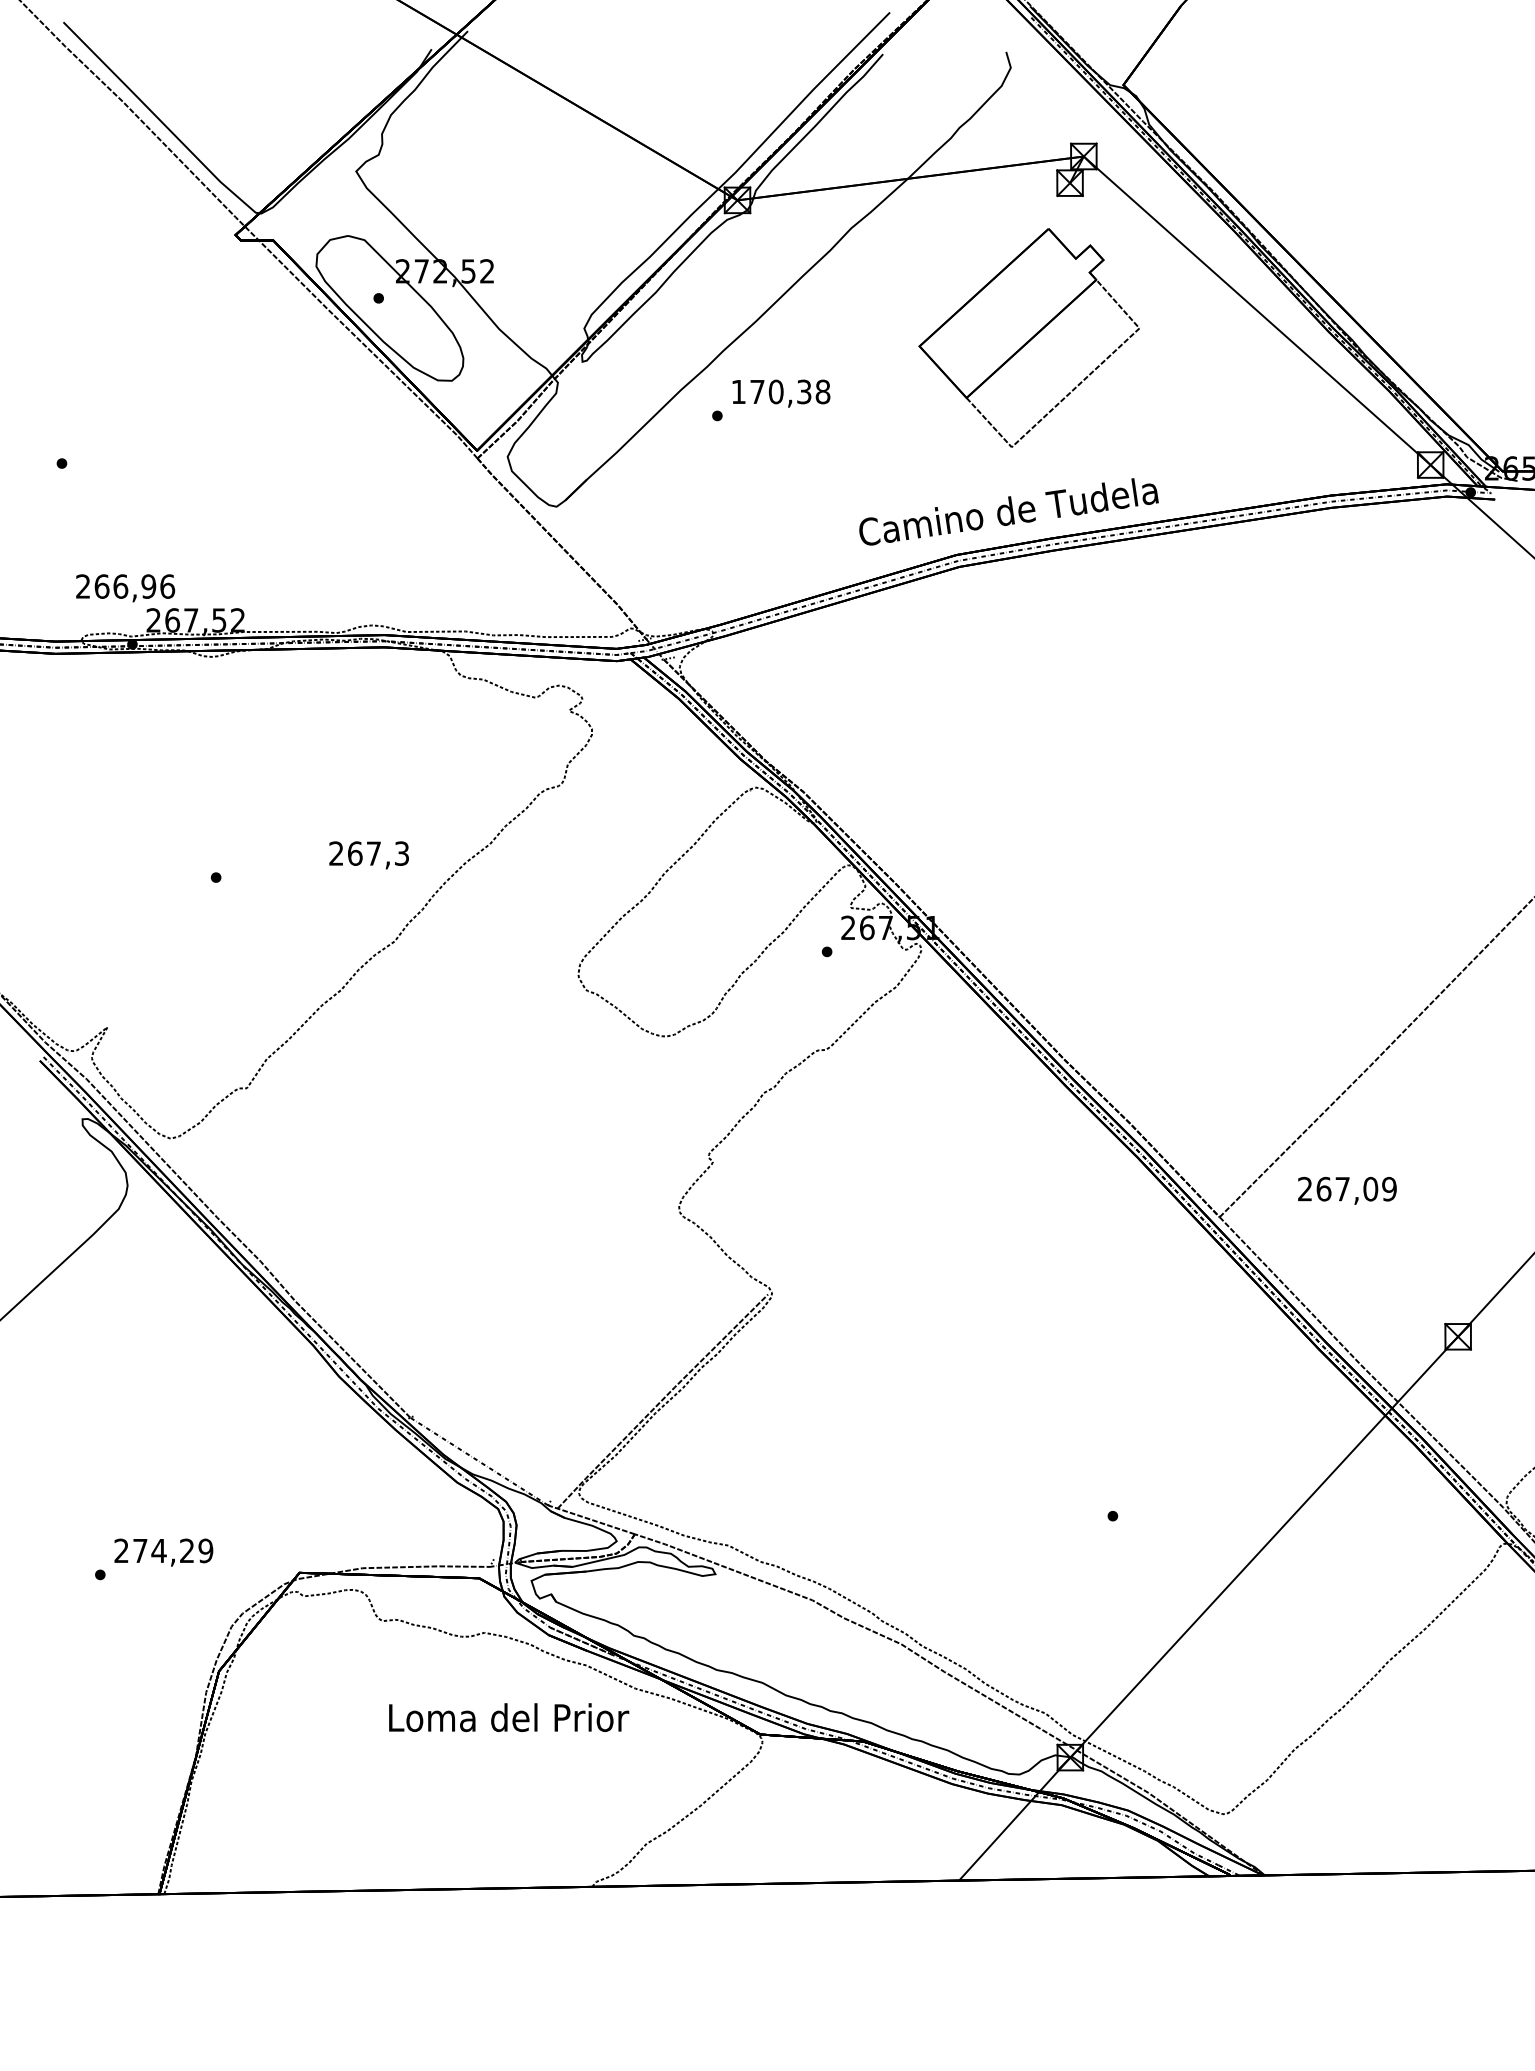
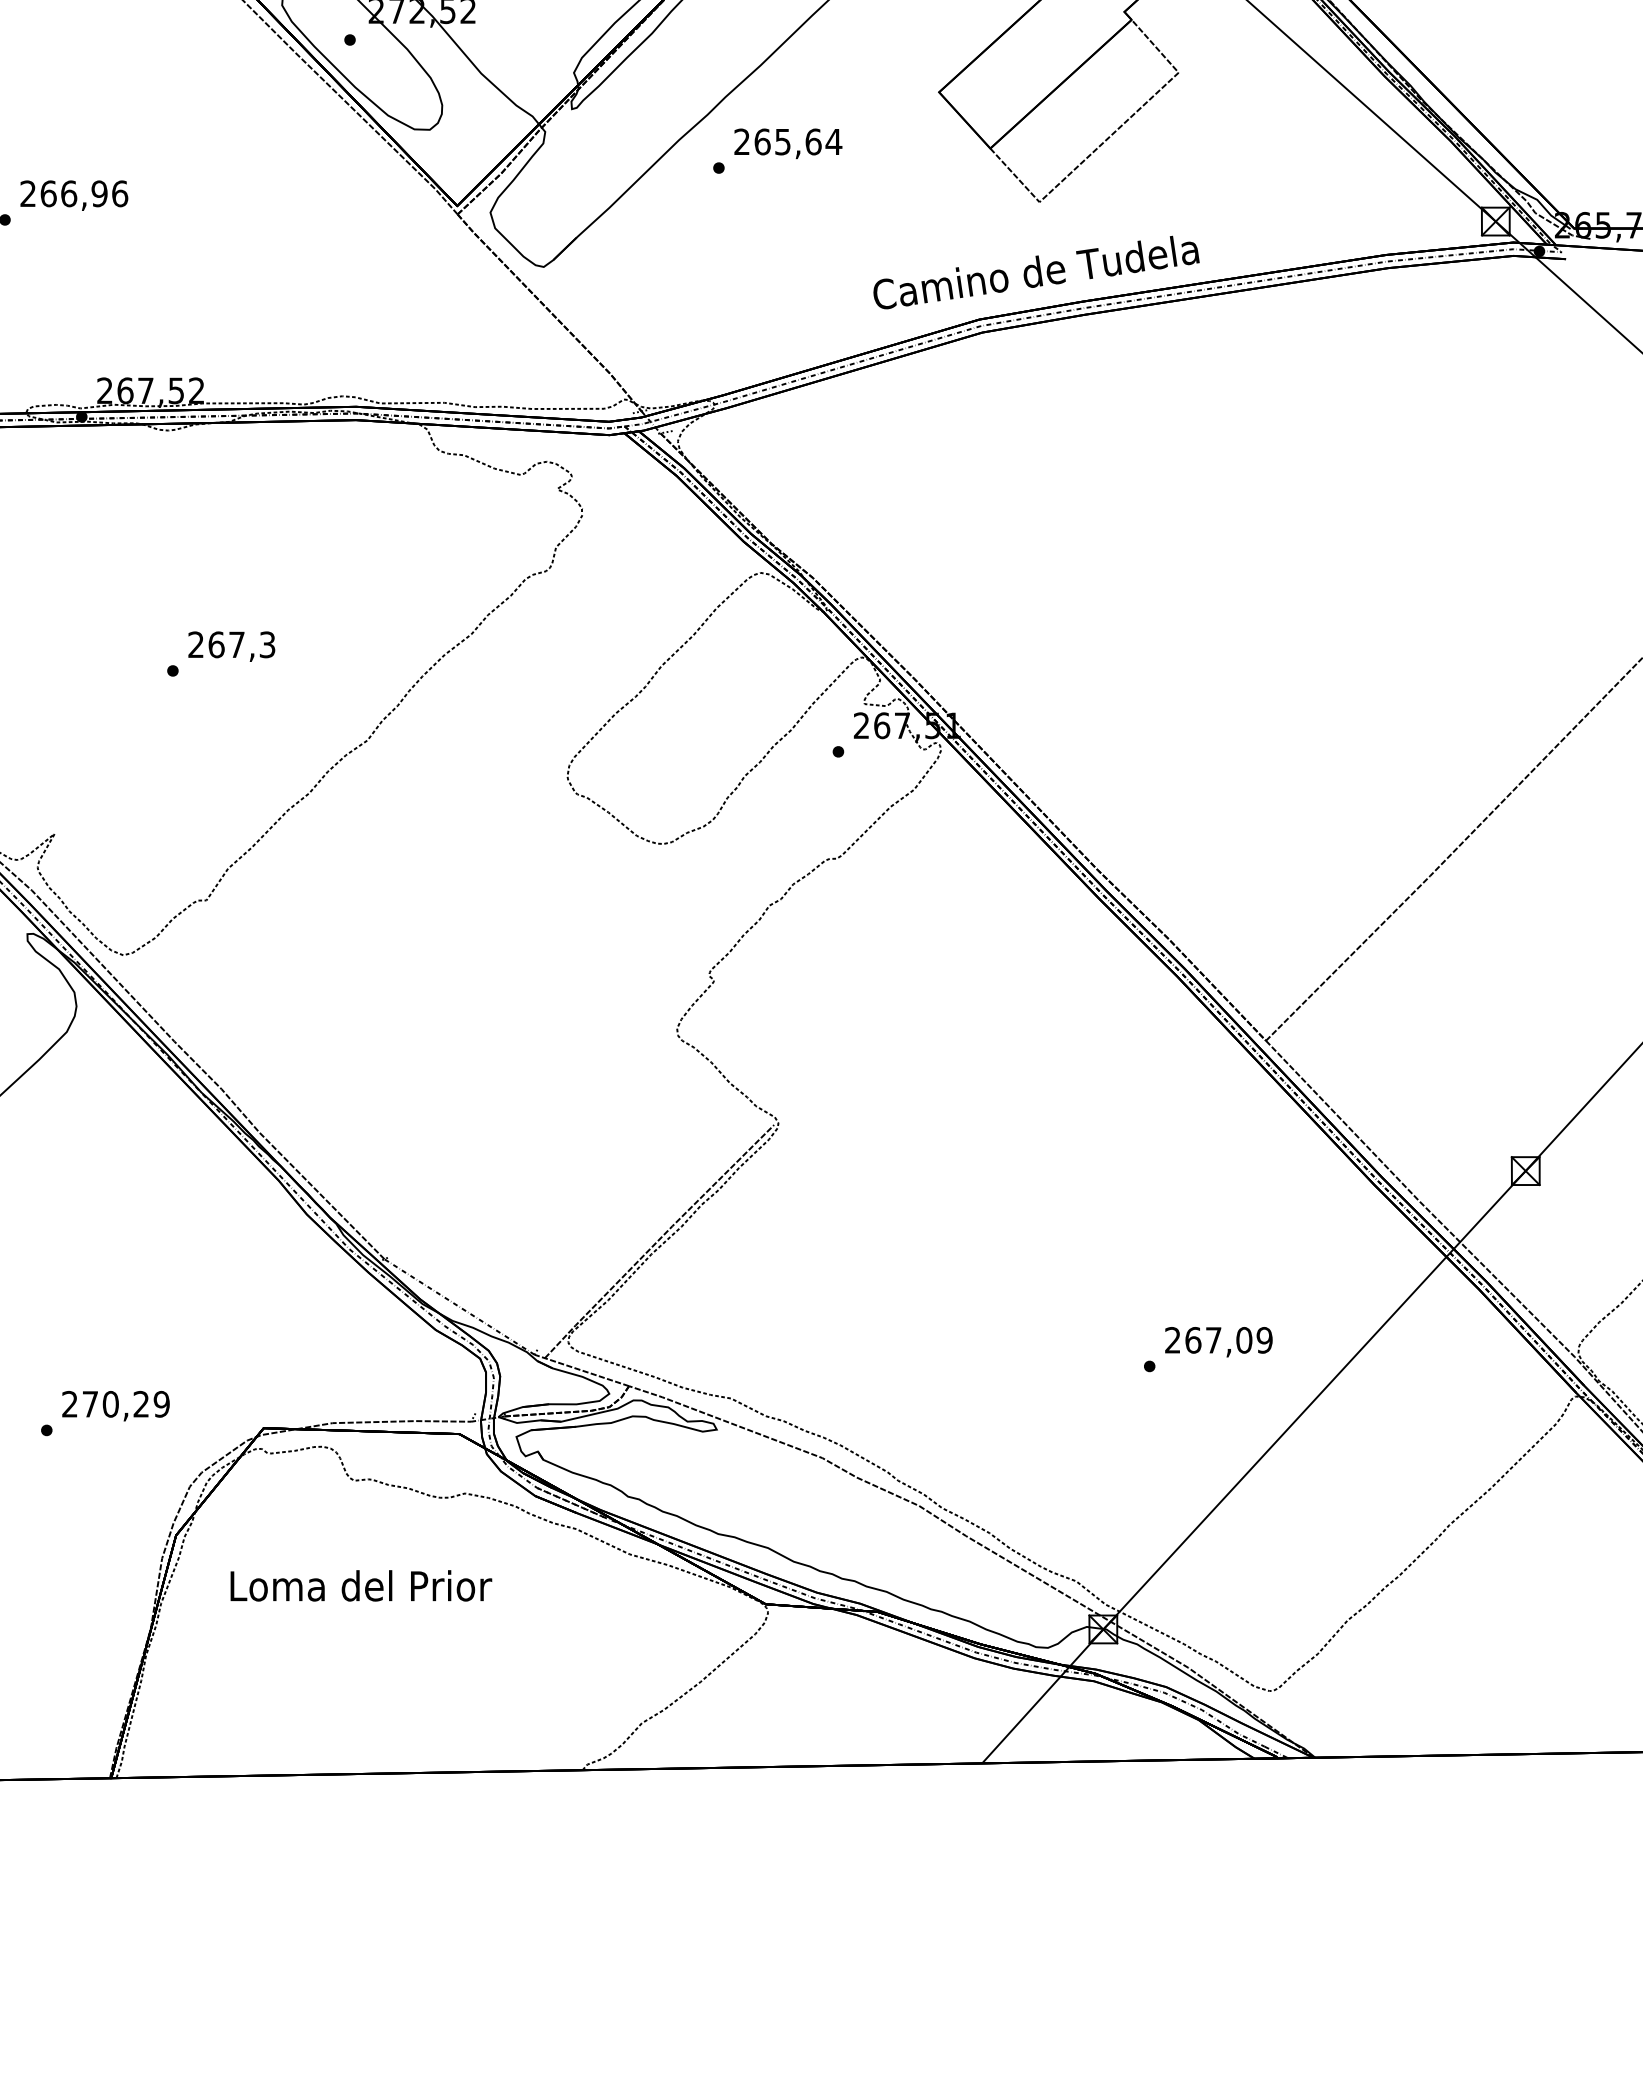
text: (780, 391) -> (787, 141), 170,38 -> 265,64
text: (125, 588) -> (74, 195), moved
text: (368, 855) -> (231, 646), moved
text: (1347, 1190) -> (1218, 1341), moved
text: (158, 1550) -> (110, 1403), 274,29 -> 270,29
text: (509, 1717) -> (361, 1585), moved

